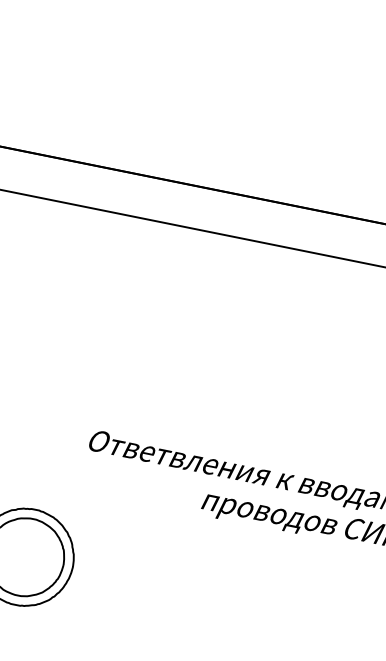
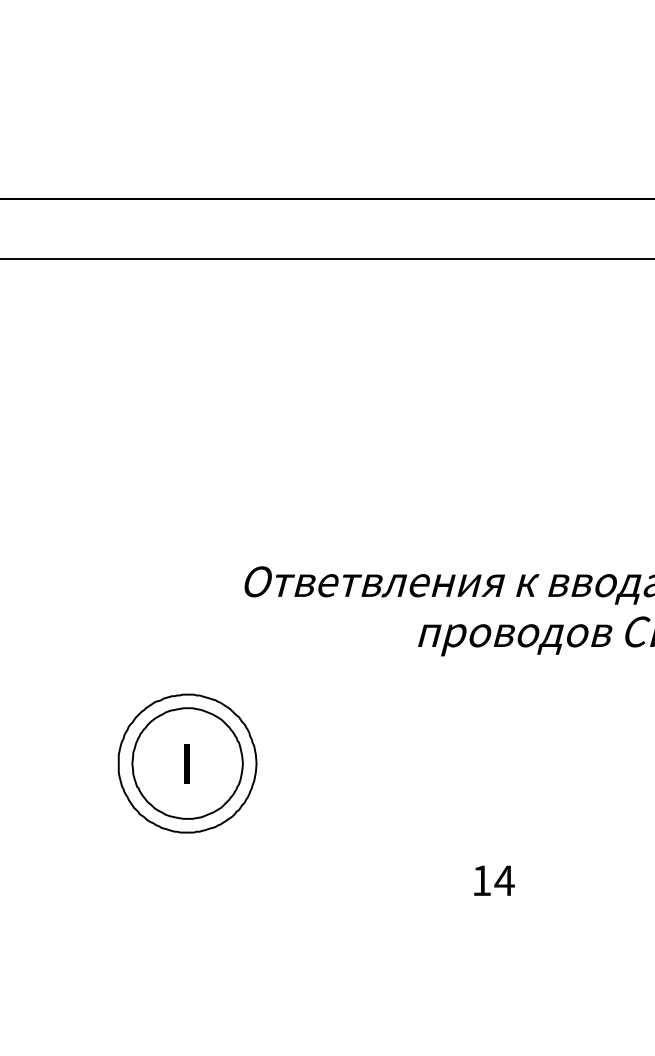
fill: (25, 557) -> (187, 763), added

